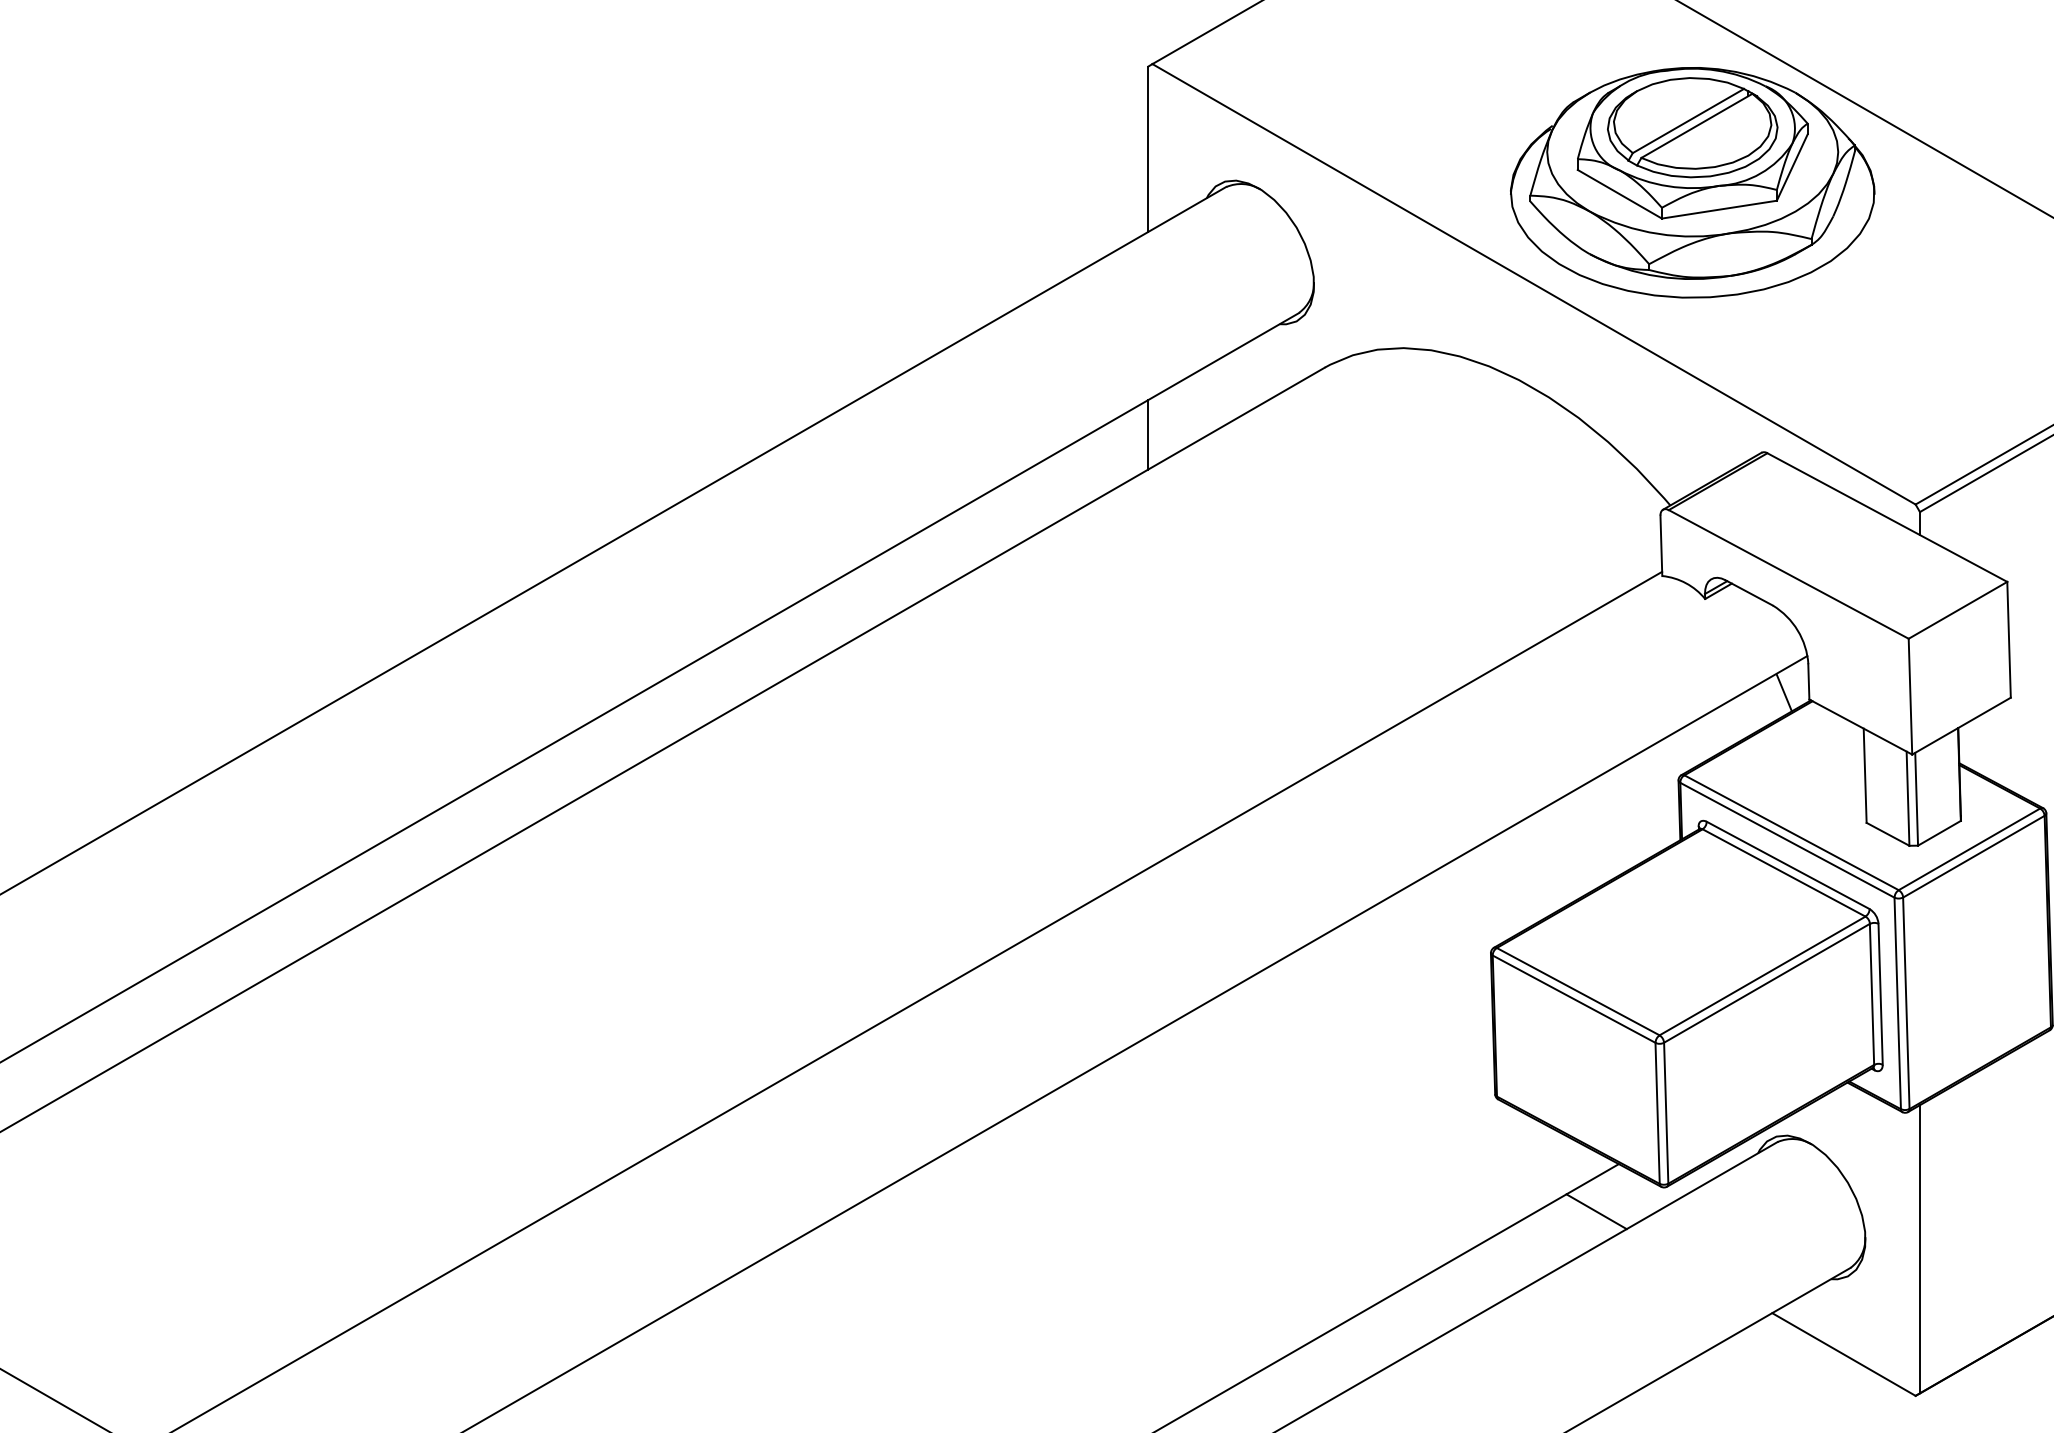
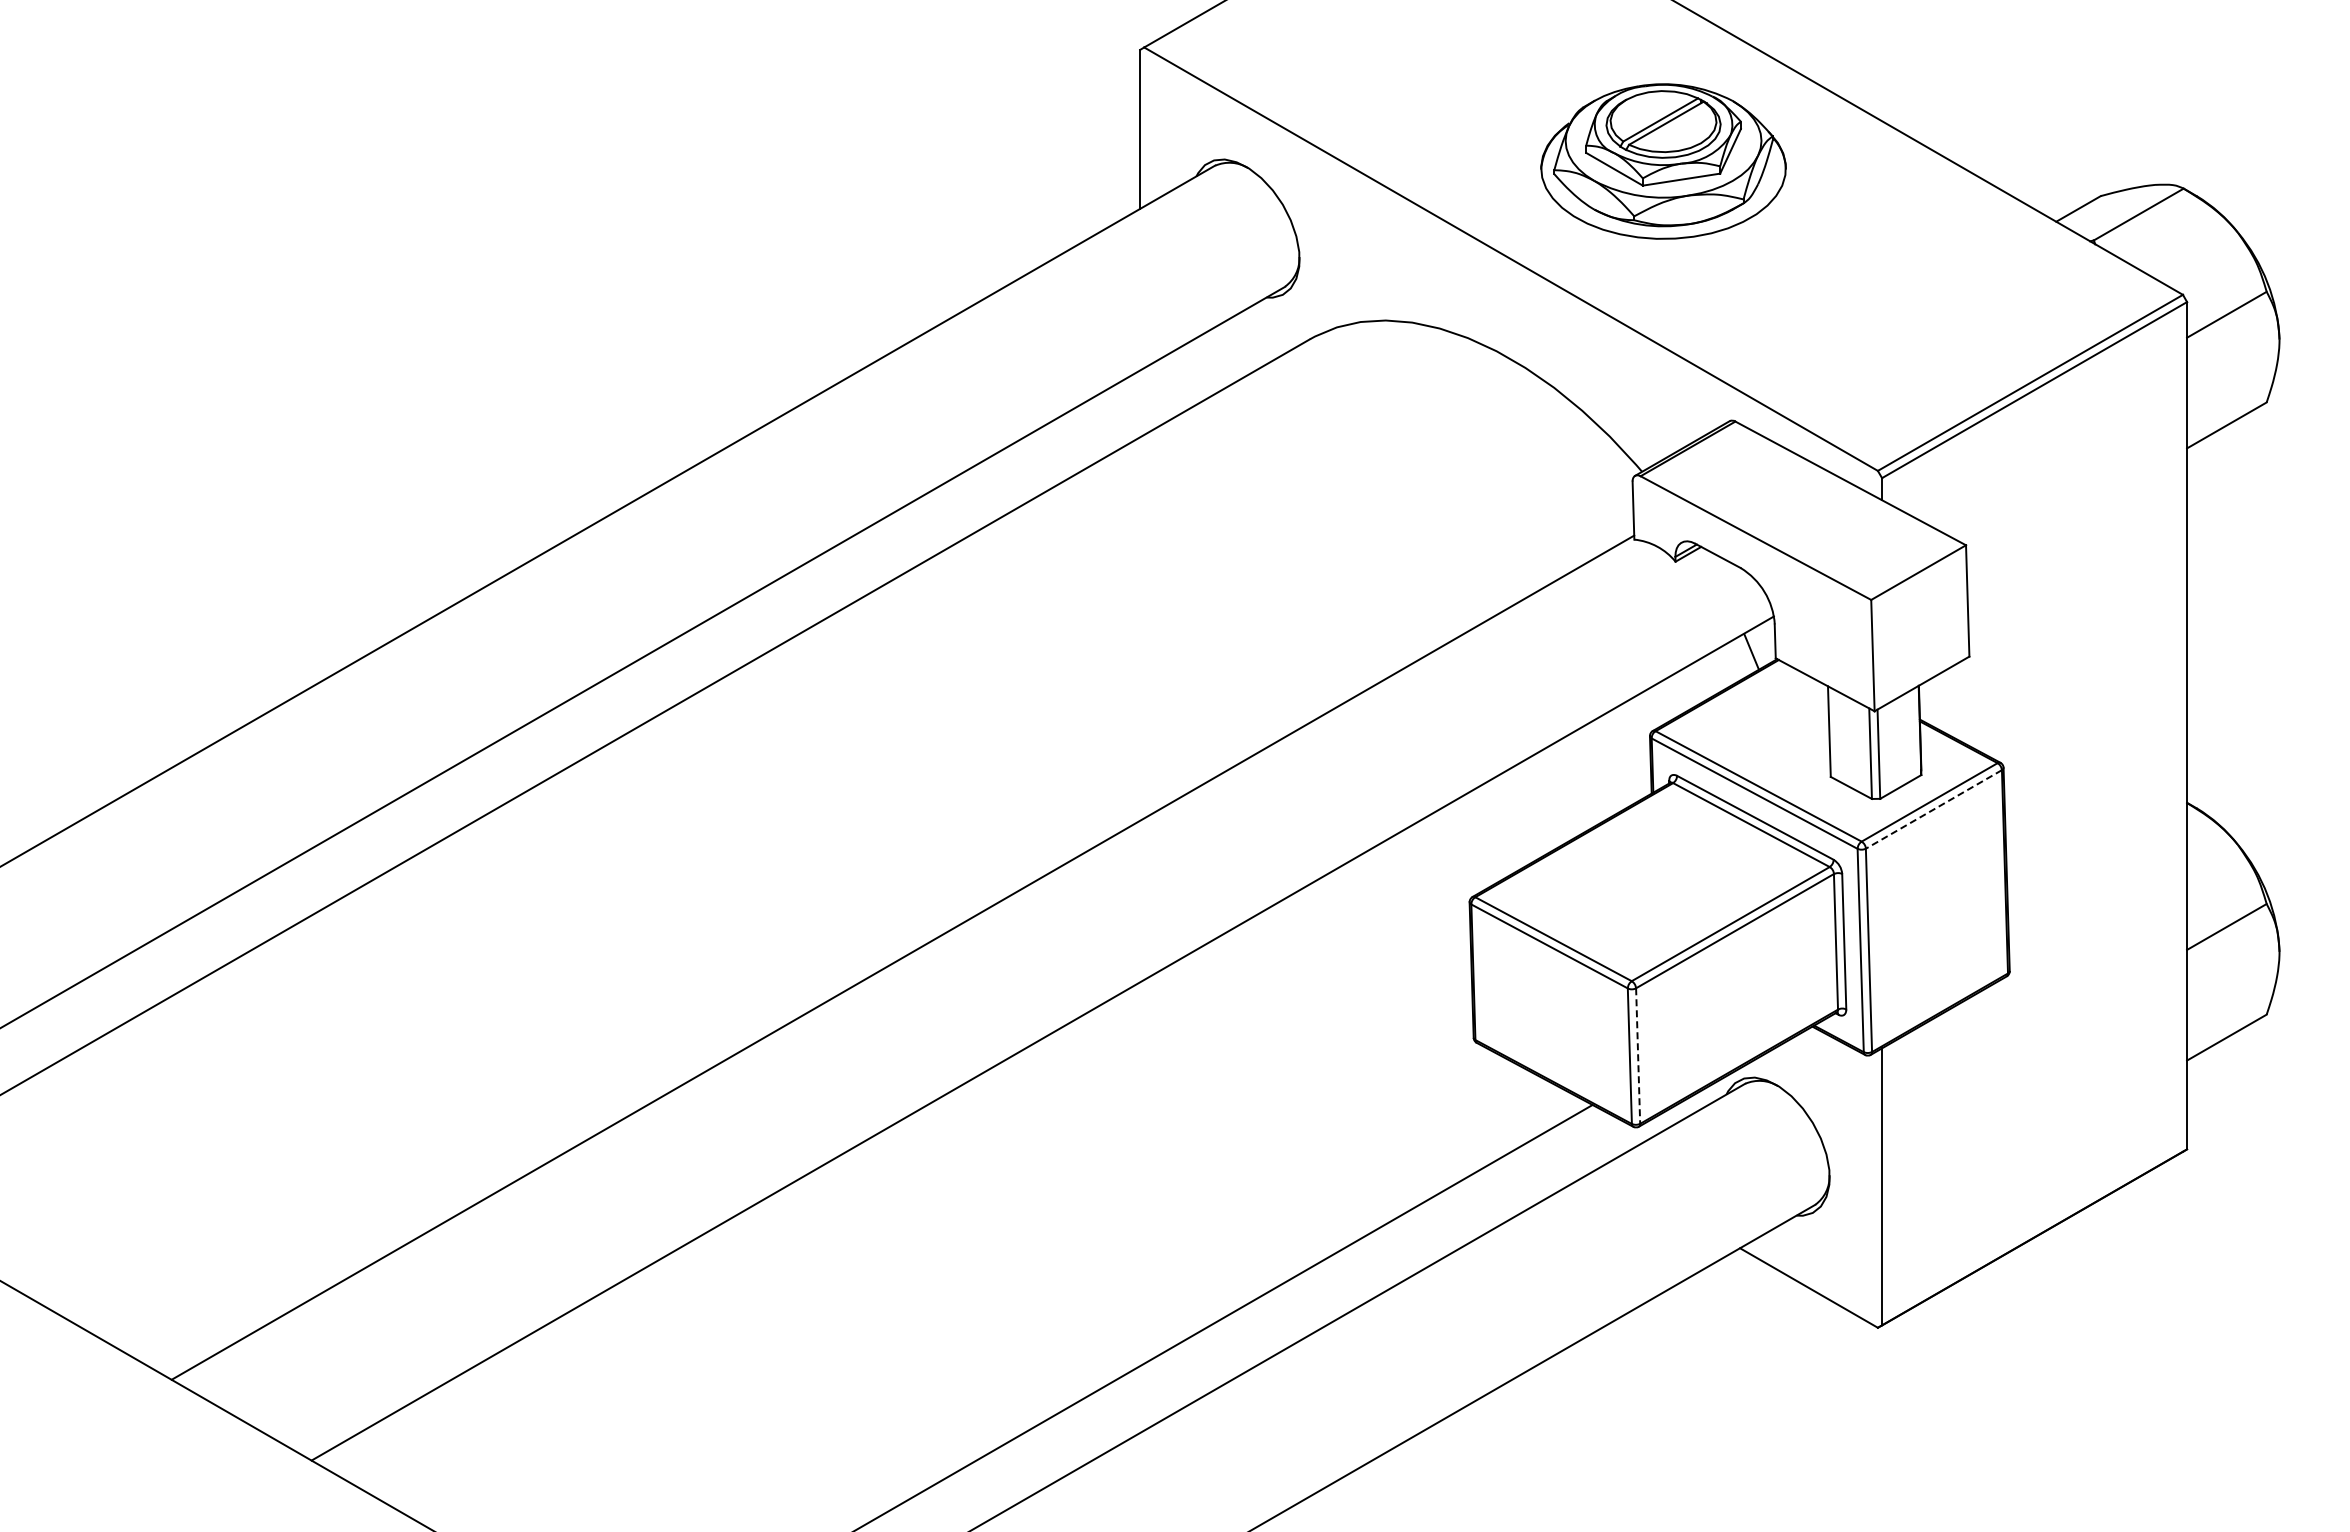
part: (1692, 182) -> (1663, 161), size x0.7
line: (1148, 434) -> (1140, 403), removed
line: (1973, 856) -> (1933, 809), solid -> dashed
line: (1666, 1113) -> (1638, 1056), solid -> dashed
line: (1596, 1211) -> (1571, 1150), removed

